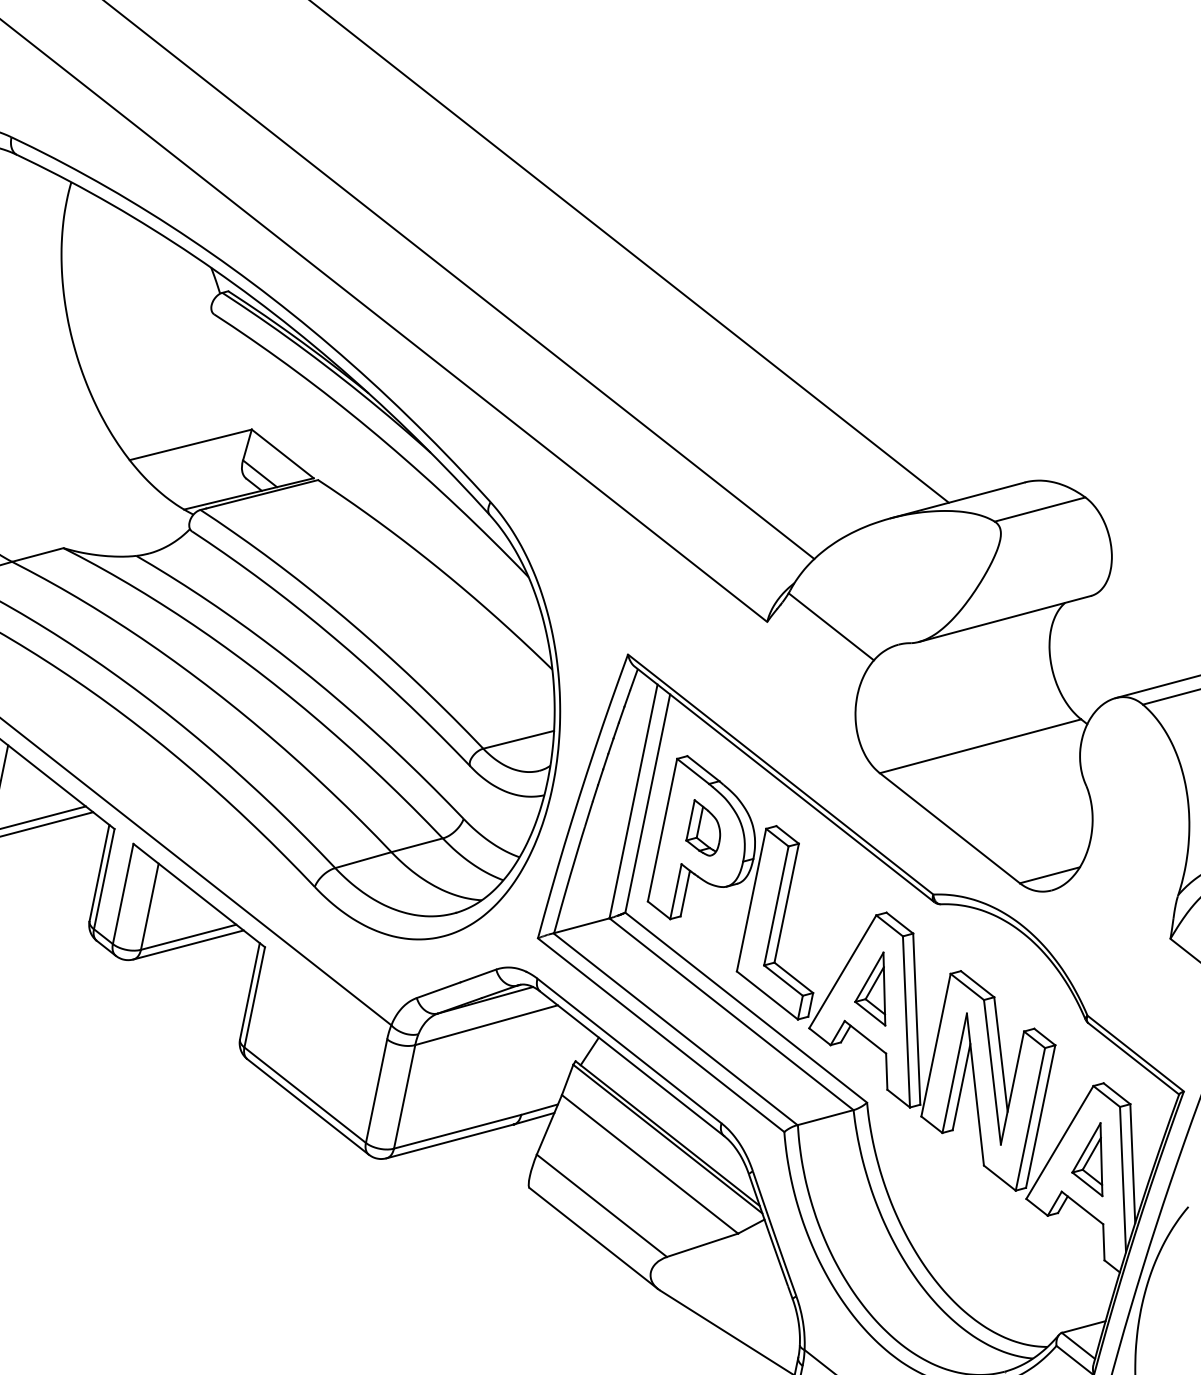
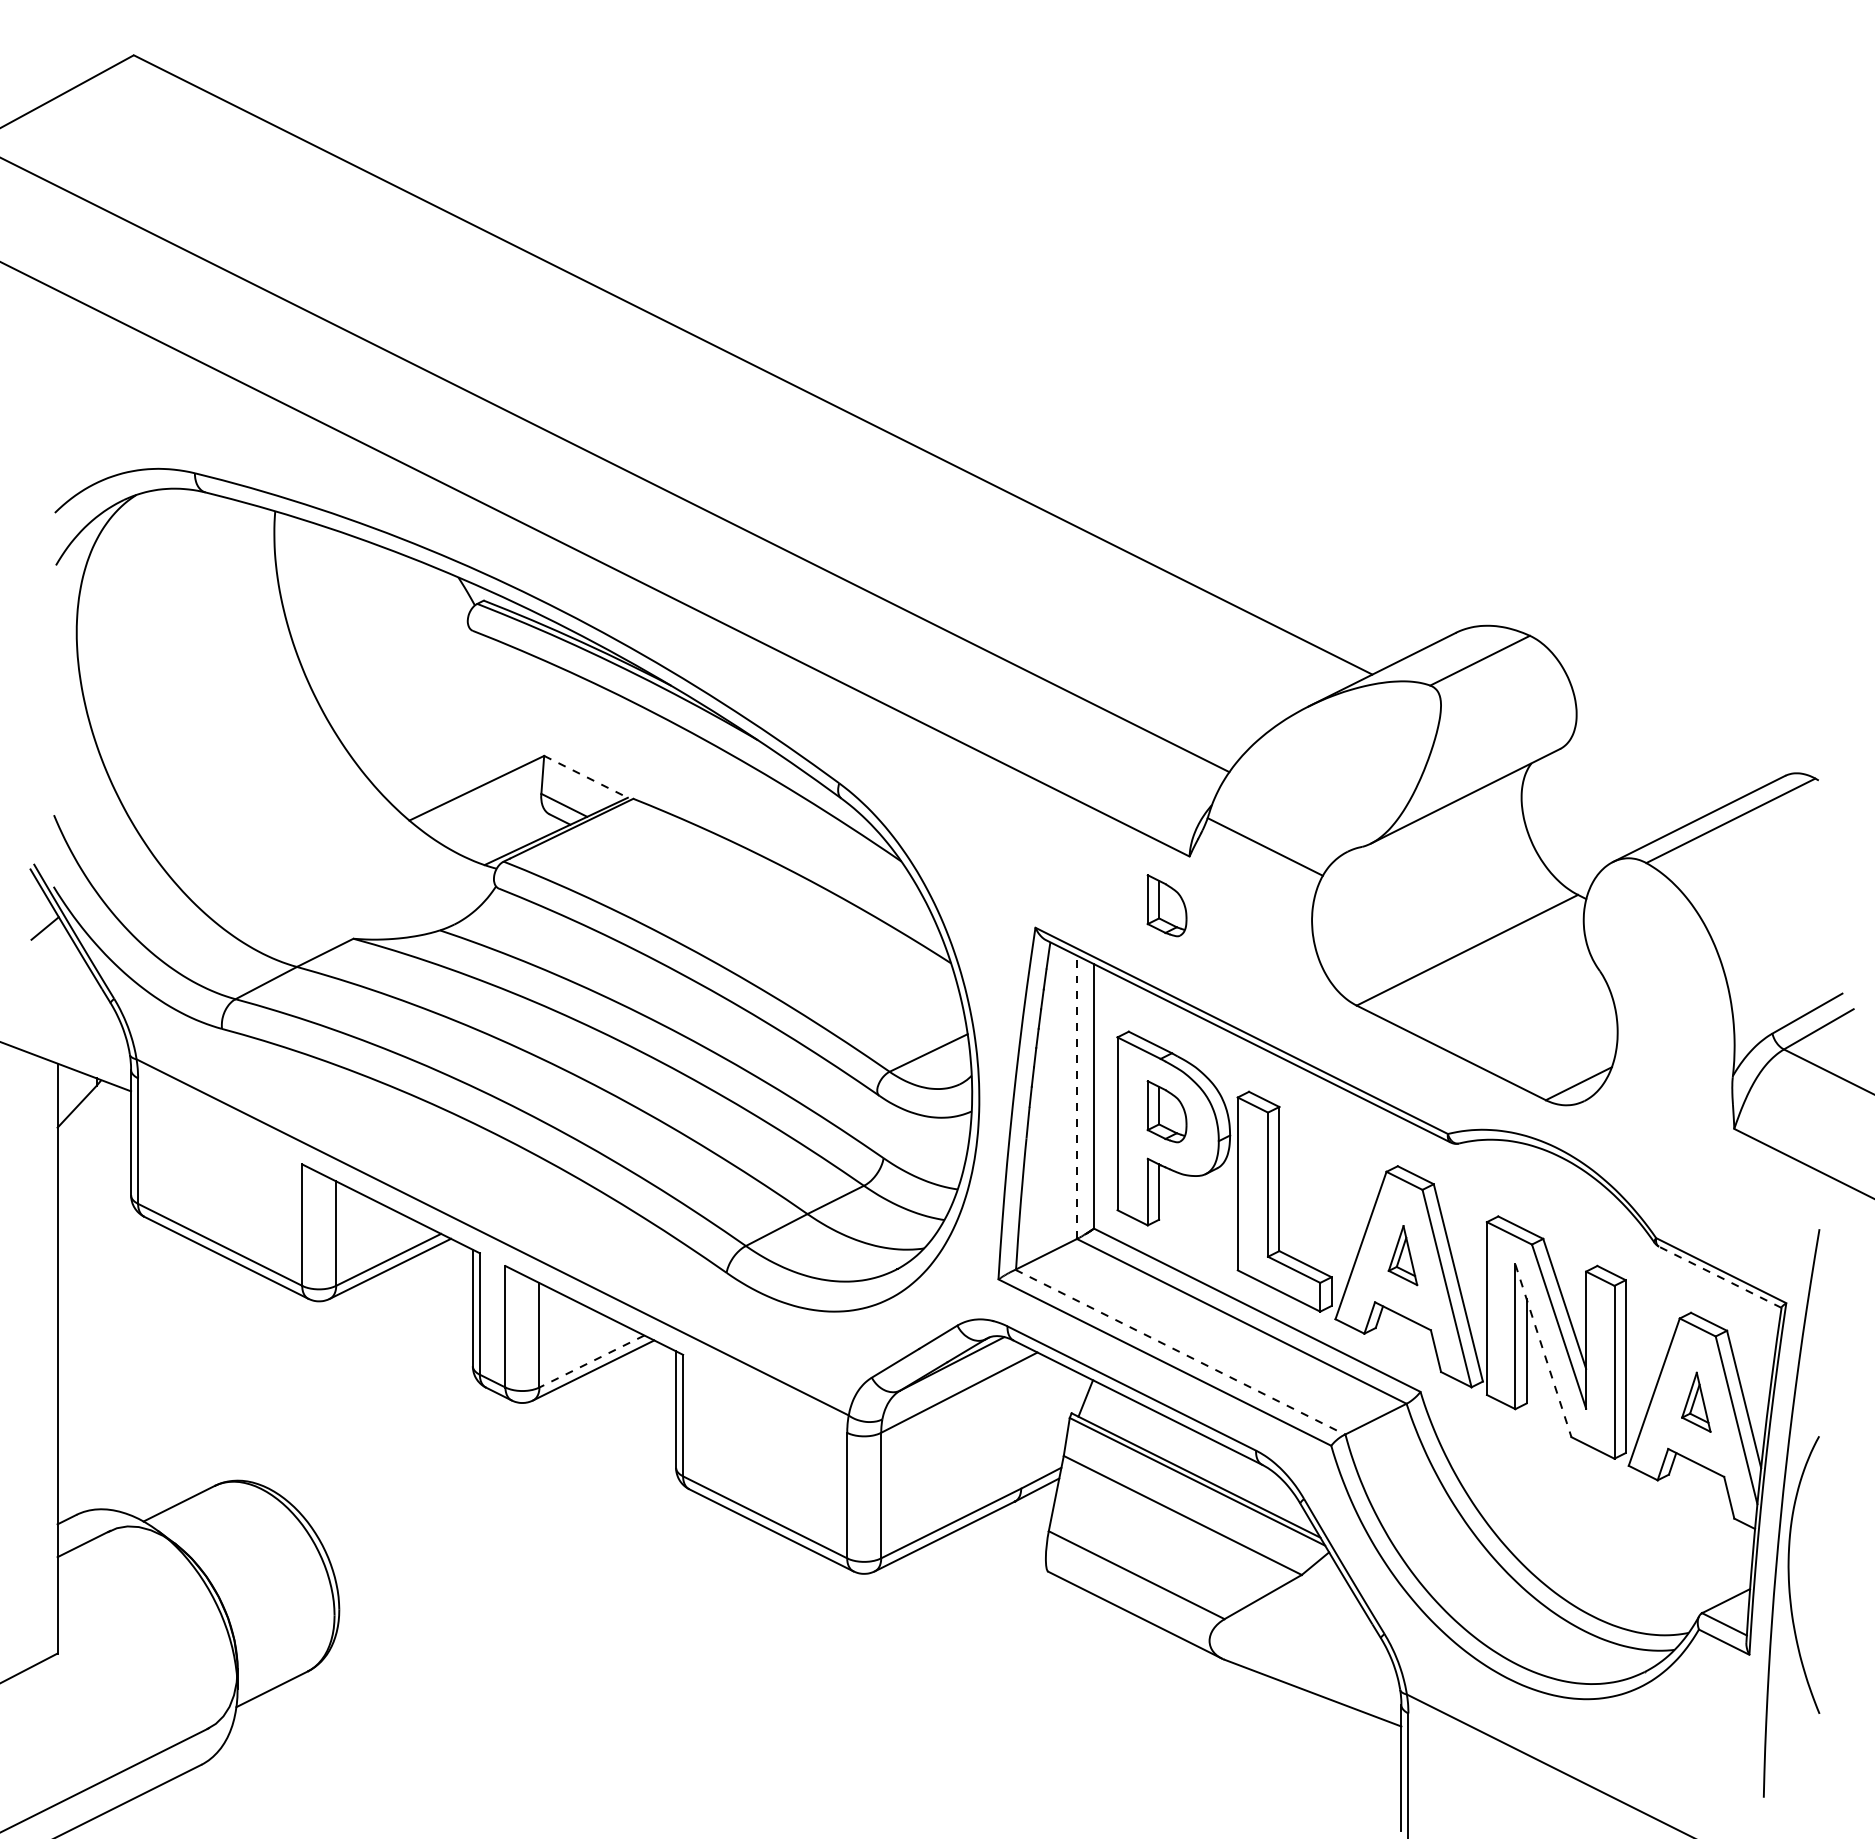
line: (283, 453) -> (586, 776), solid -> dashed
part: (739, 658) -> (1166, 905), added
line: (633, 801) -> (1076, 1097), solid -> dashed
line: (188, 937) -> (591, 1361), solid -> dashed
part: (875, 987) -> (1402, 1255), size x0.7
line: (675, 1029) -> (1180, 1352), solid -> dashed
line: (1133, 1058) -> (1719, 1277), solid -> dashed
line: (975, 1089) -> (1543, 1350), solid -> dashed
part: (1092, 1158) -> (1696, 1402), size x0.7

